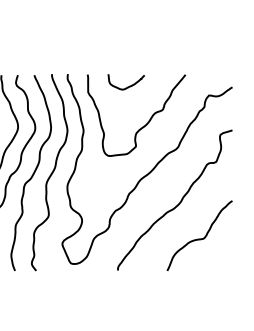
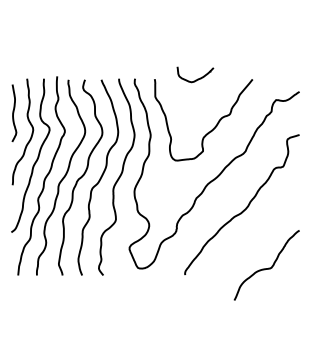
curve: (128, 85) -> (197, 78), moved
curve: (201, 237) -> (268, 267), moved

